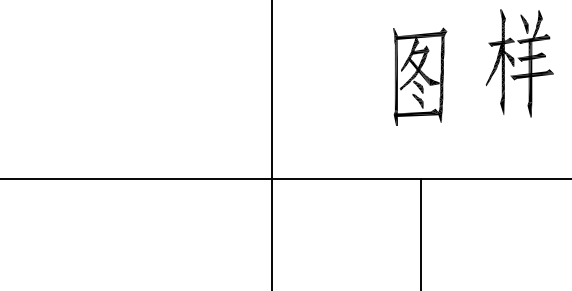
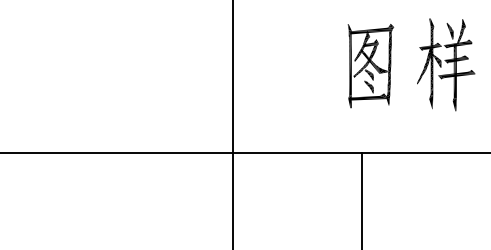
part: (519, 63) -> (445, 64), moved
part: (420, 76) -> (371, 65), moved

